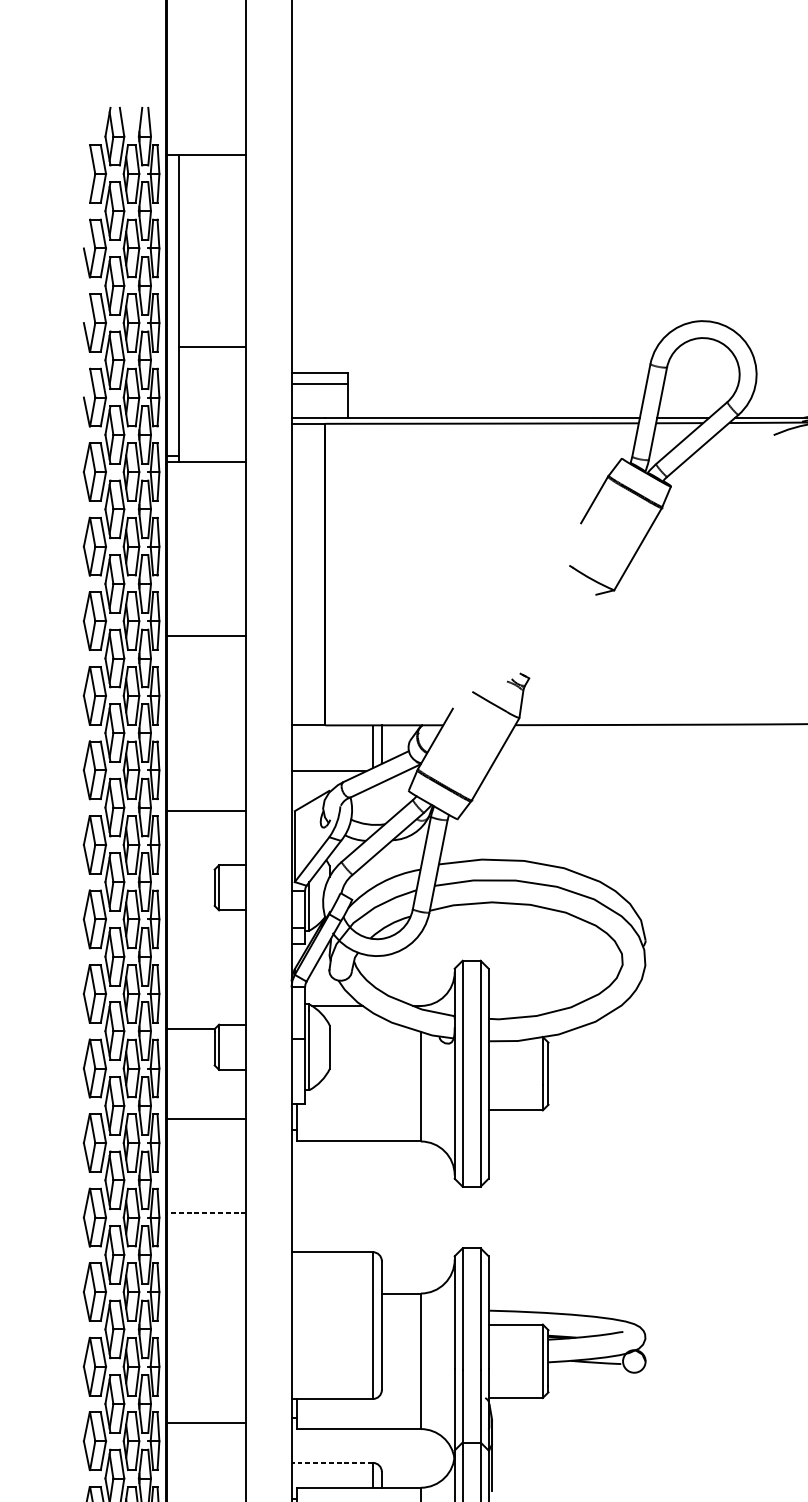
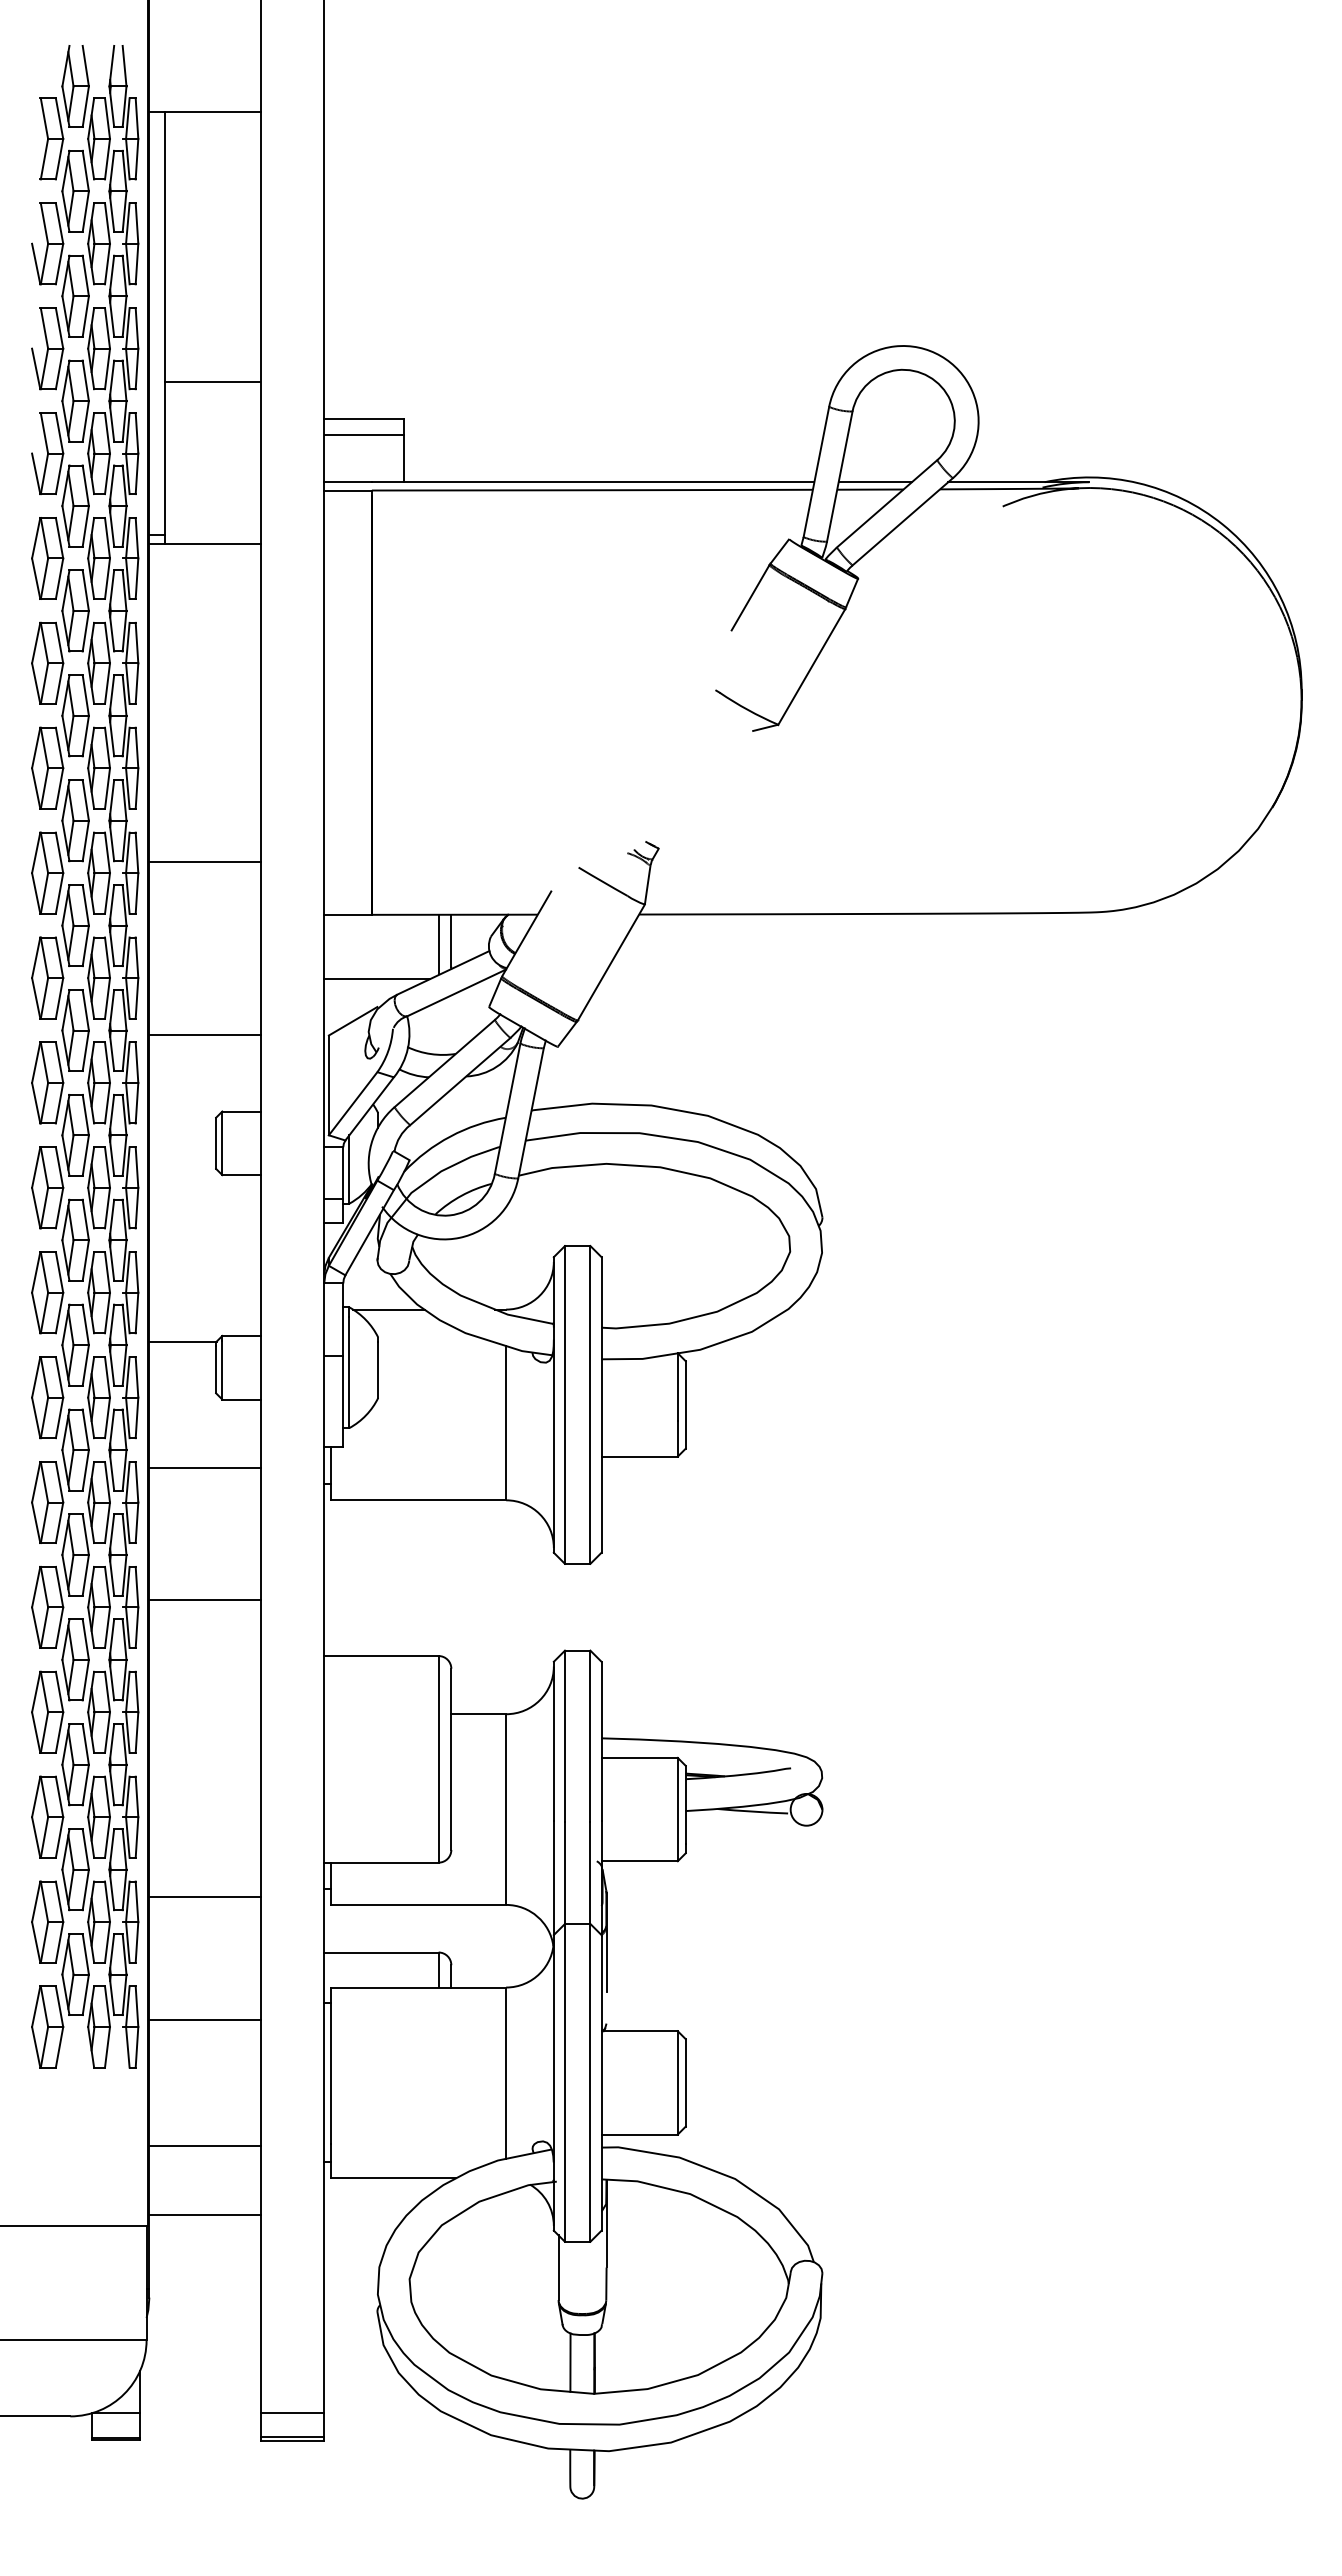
line: (206, 635) -> (204, 861), moved
line: (207, 1212) -> (205, 1600), dashed -> solid
line: (331, 1462) -> (380, 1952), dashed -> solid

